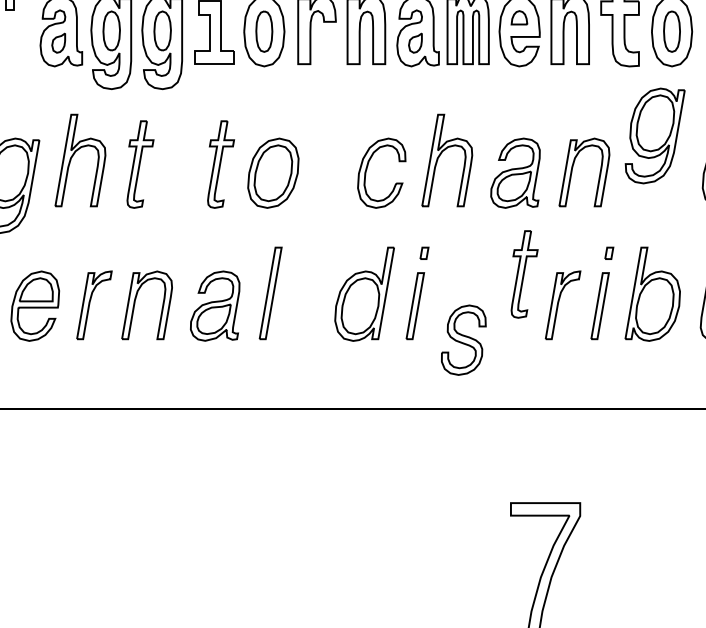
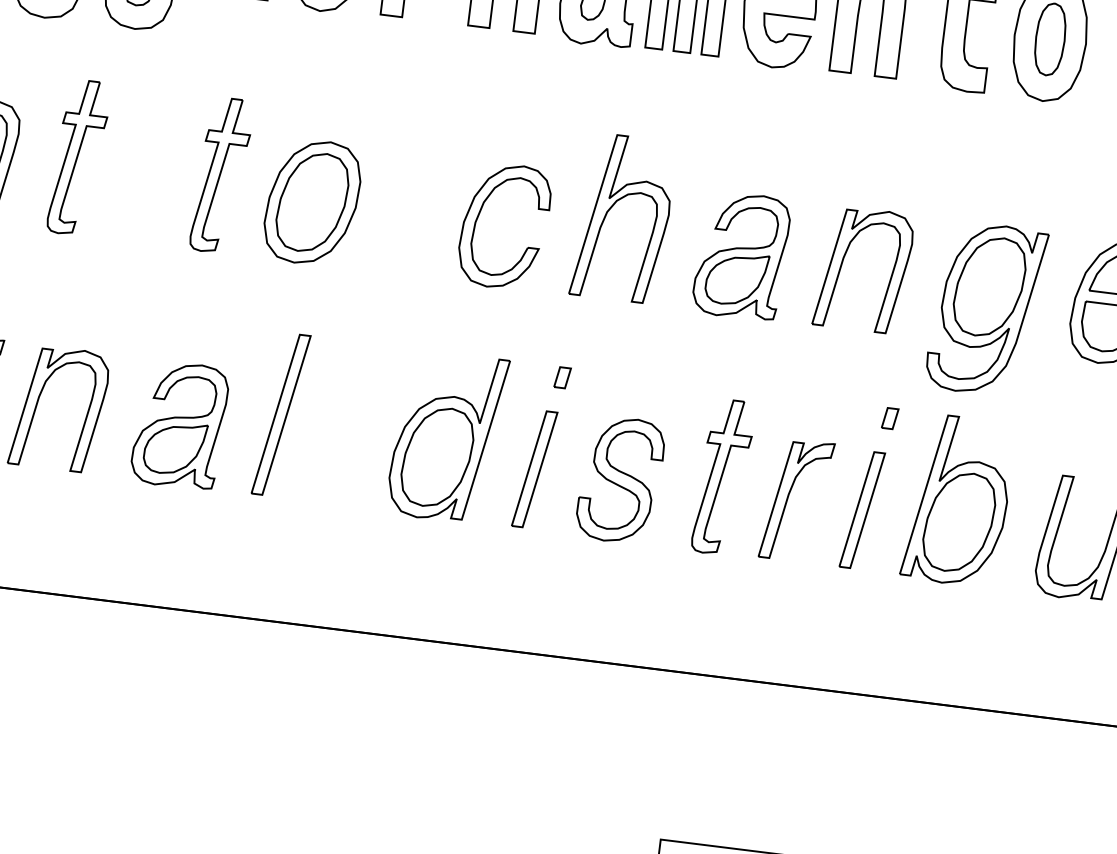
part: (654, 135) -> (985, 308), moved
part: (524, 274) -> (723, 477), moved
part: (463, 339) -> (620, 478), moved

